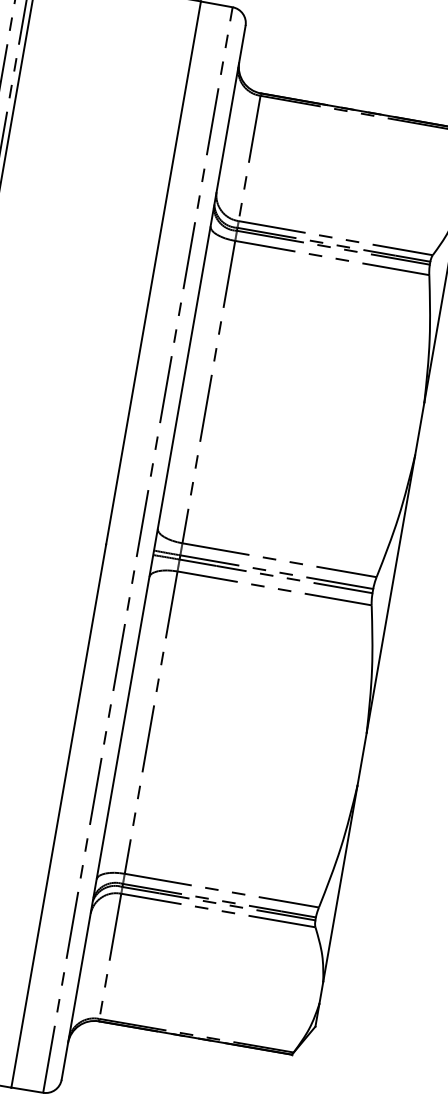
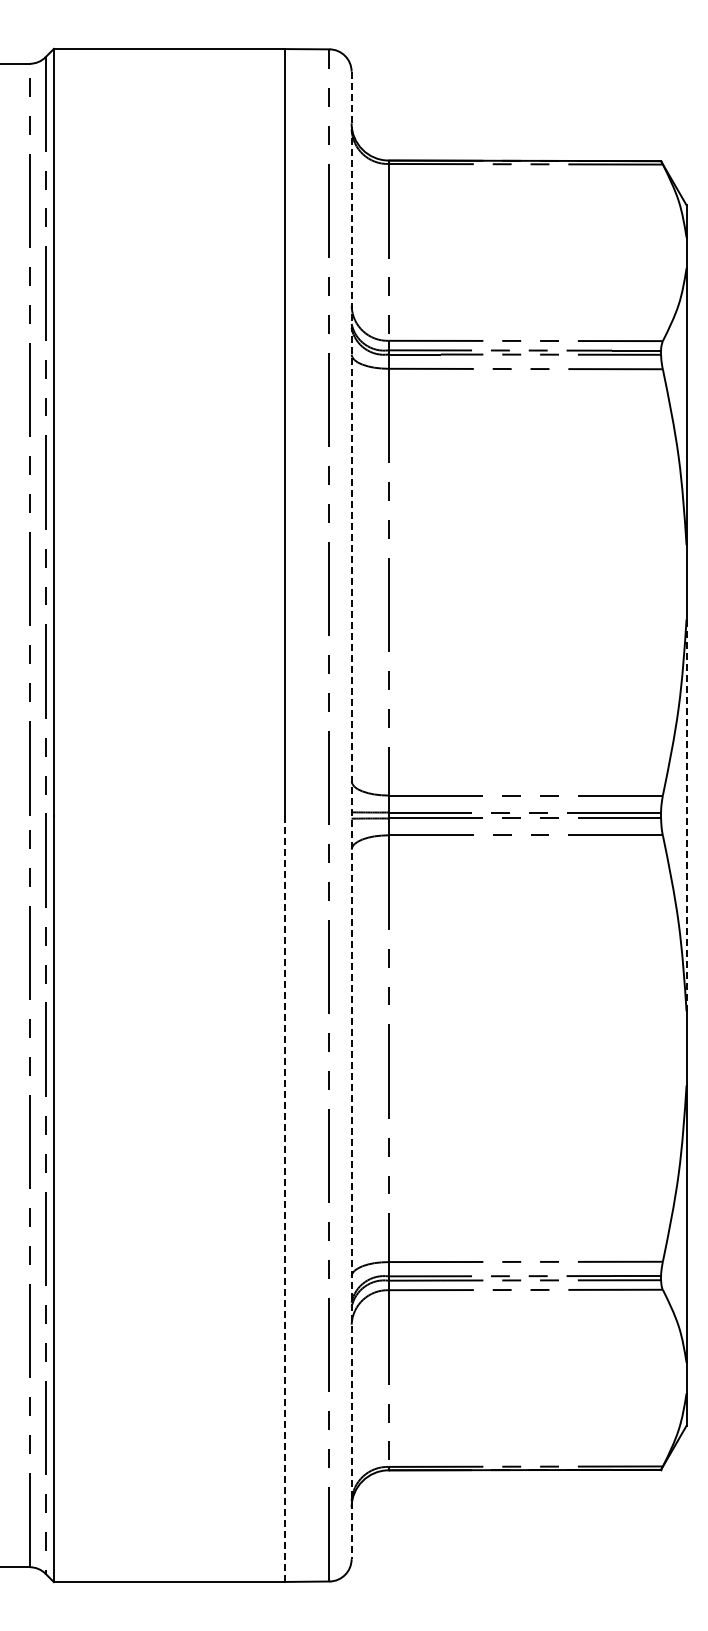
line: (153, 552) -> (351, 815), solid -> dashed
line: (390, 594) -> (686, 815), solid -> dashed
line: (58, 815) -> (284, 1198), solid -> dashed

